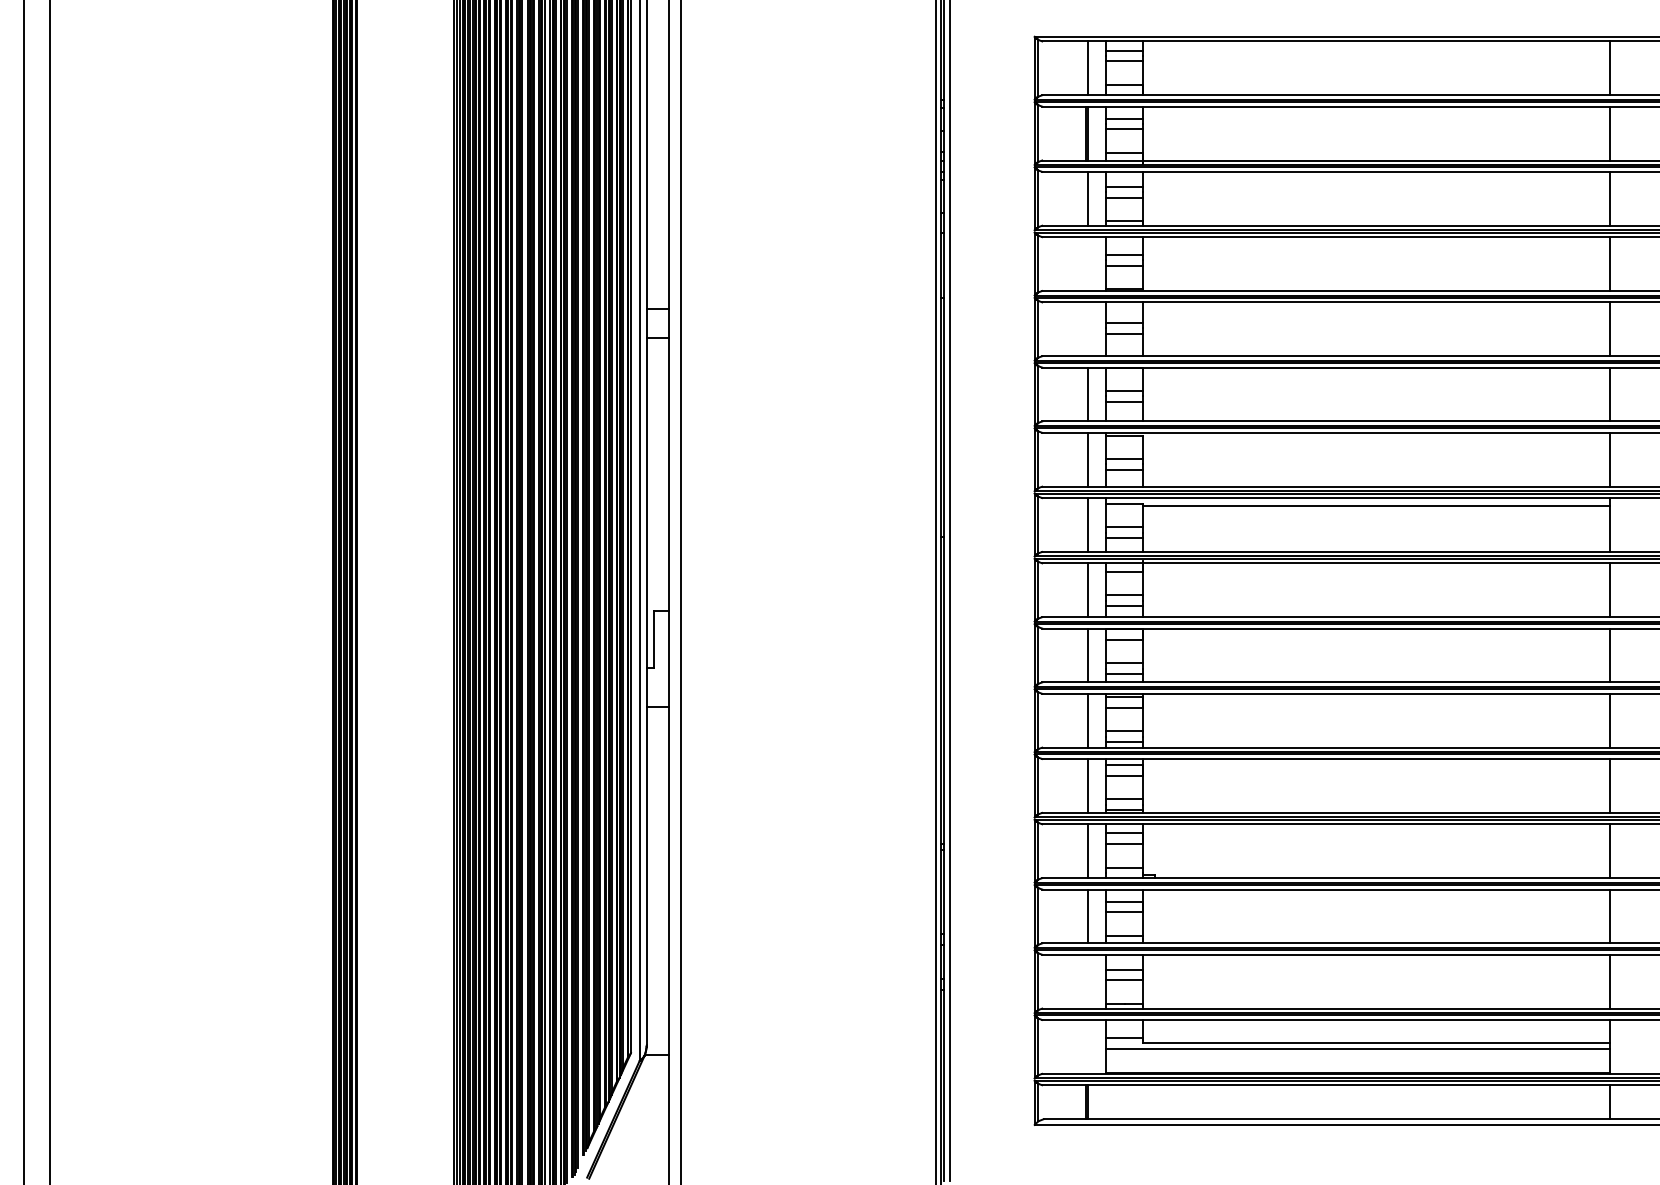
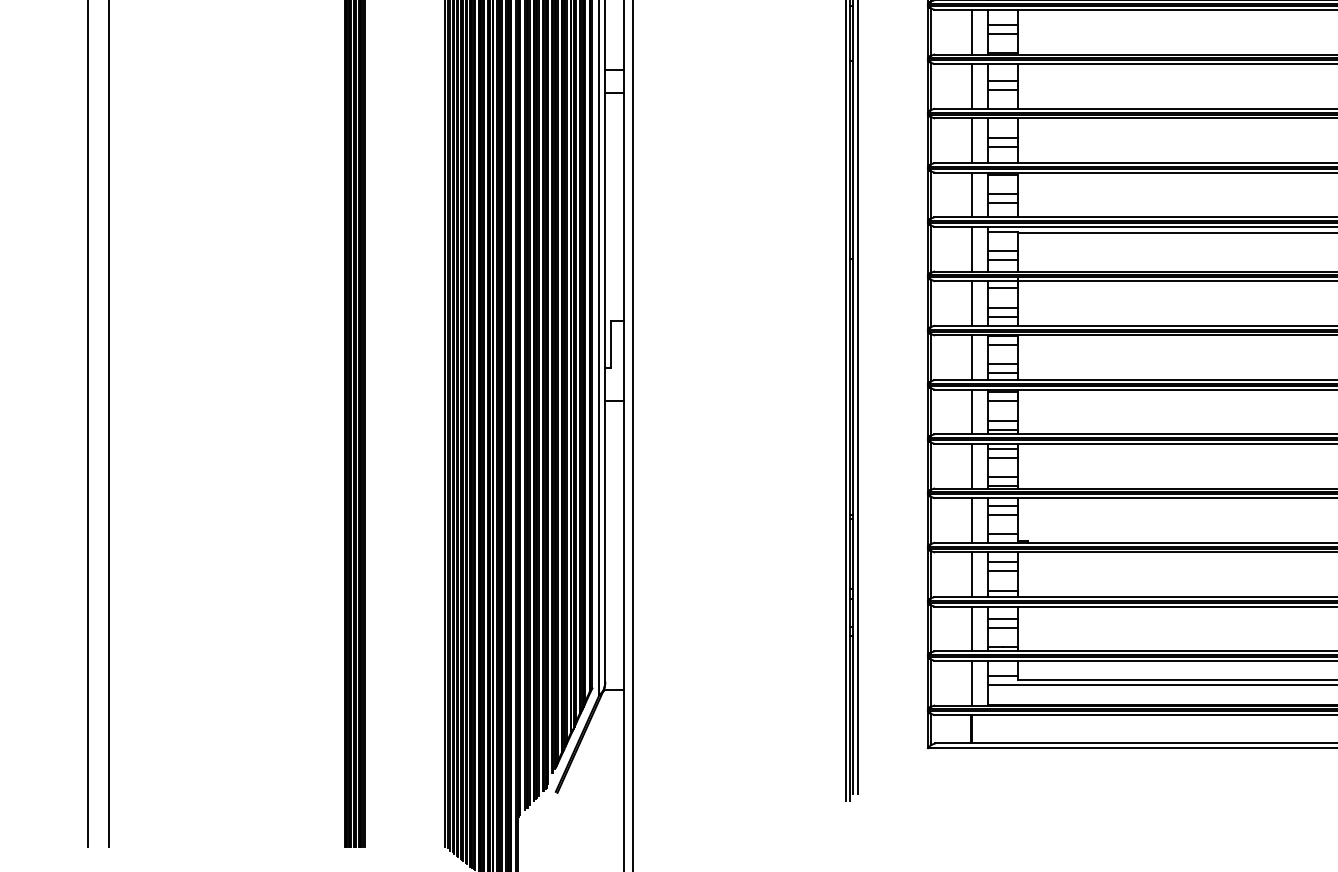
line: (1087, 264) -> (971, 32), added
line: (1087, 329) -> (971, 86), added
line: (1087, 981) -> (971, 628), added
line: (1087, 1046) -> (971, 682), added

